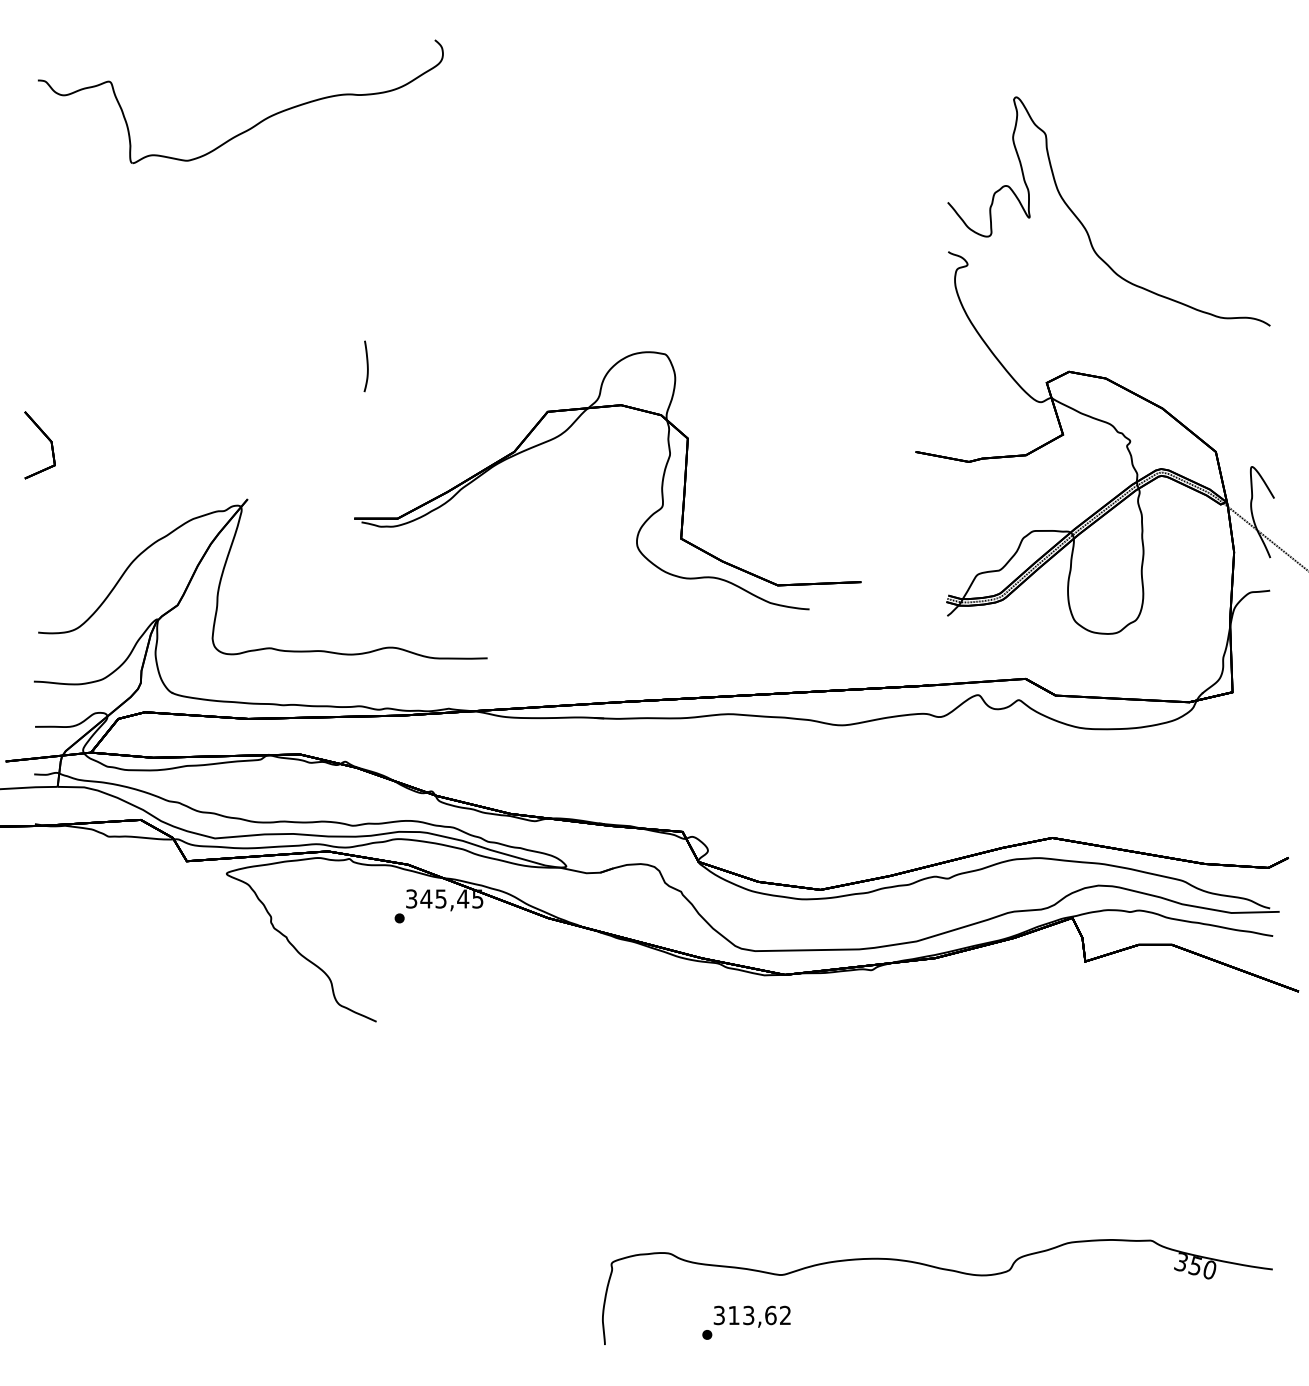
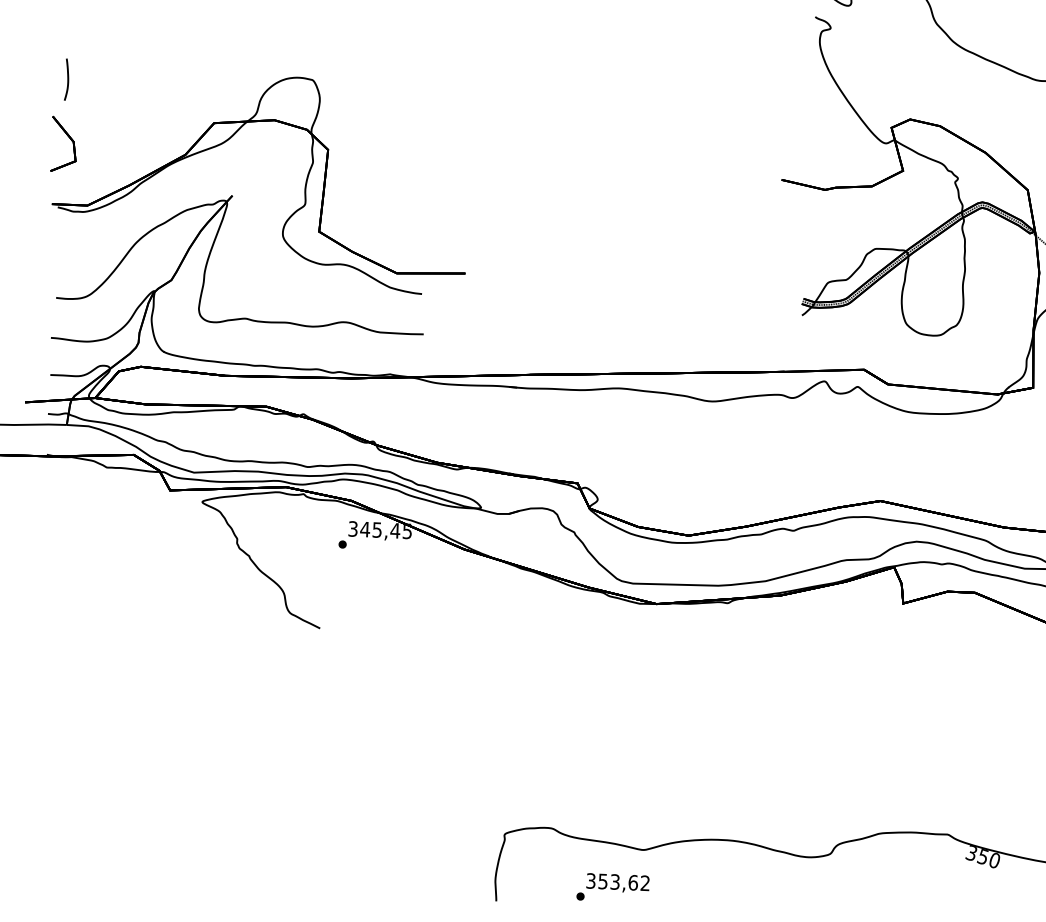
part: (661, 481) -> (305, 184), moved
text: (733, 1315) -> (602, 881), 313,62 -> 353,62

